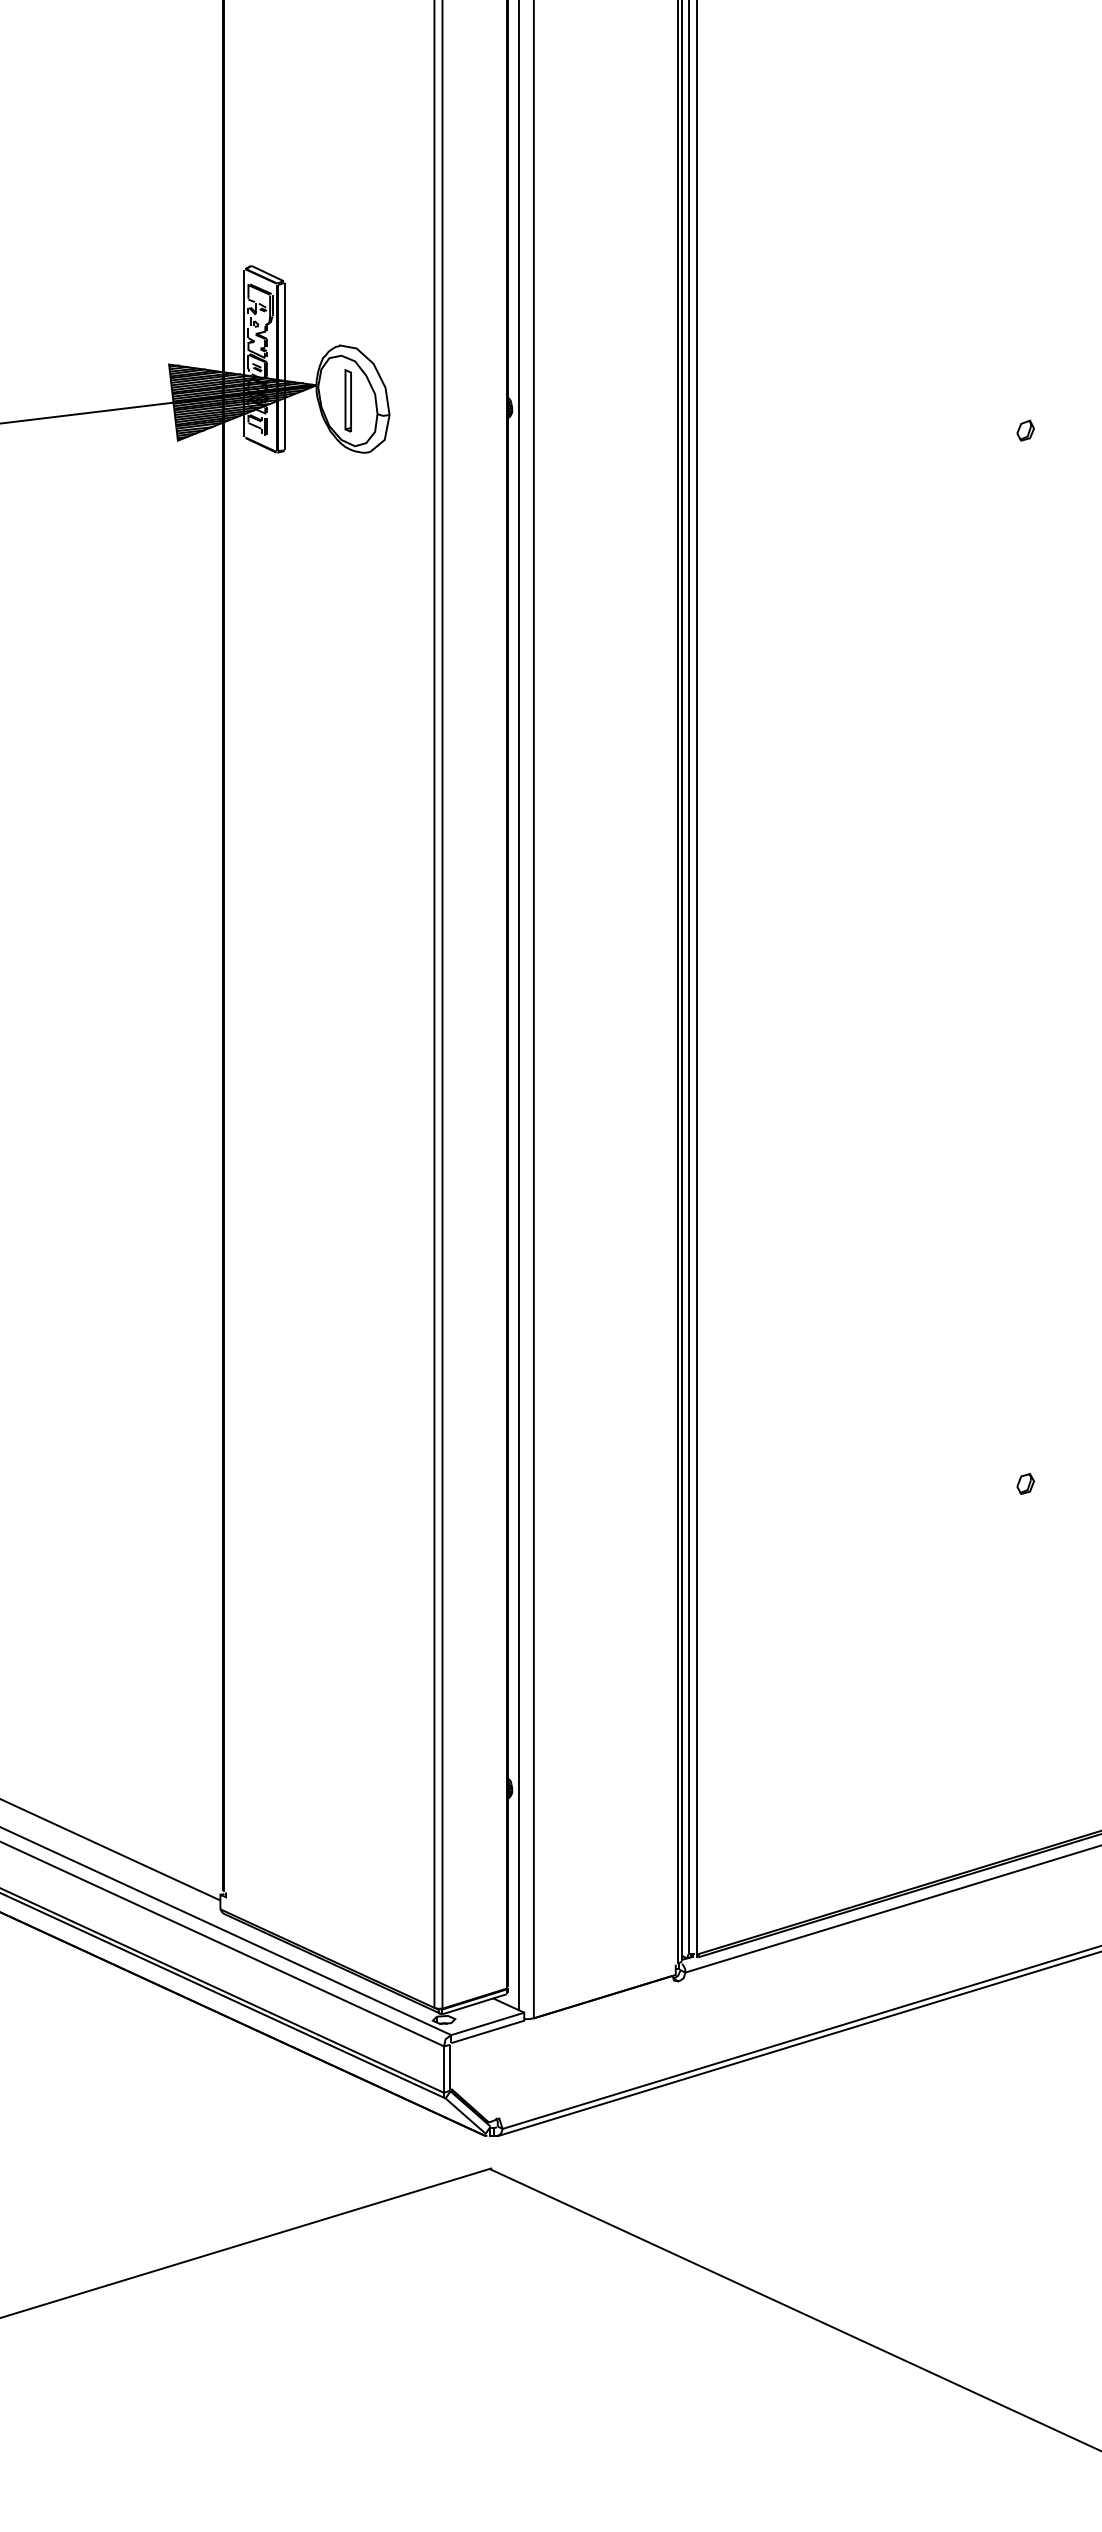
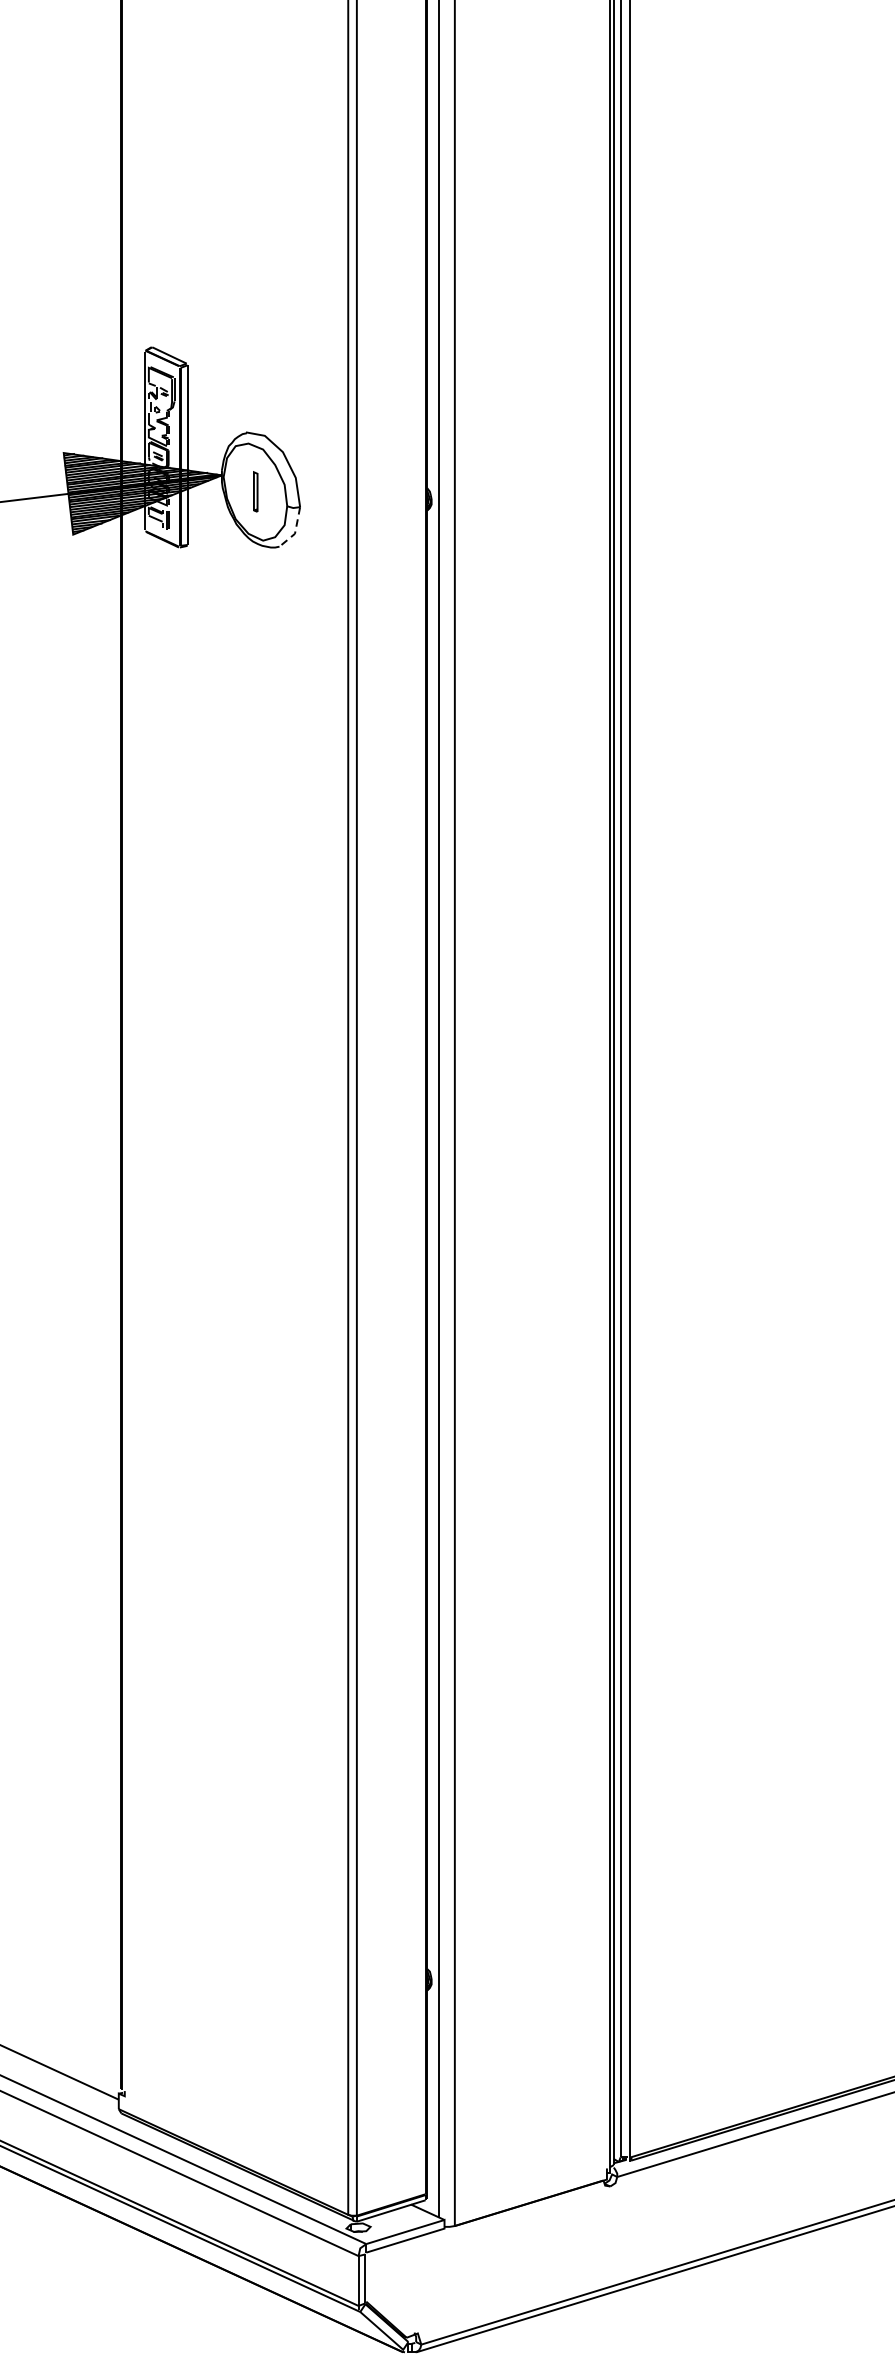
part: (347, 400) -> (255, 491), size x0.6
line: (385, 437) -> (295, 531), solid -> dashed

